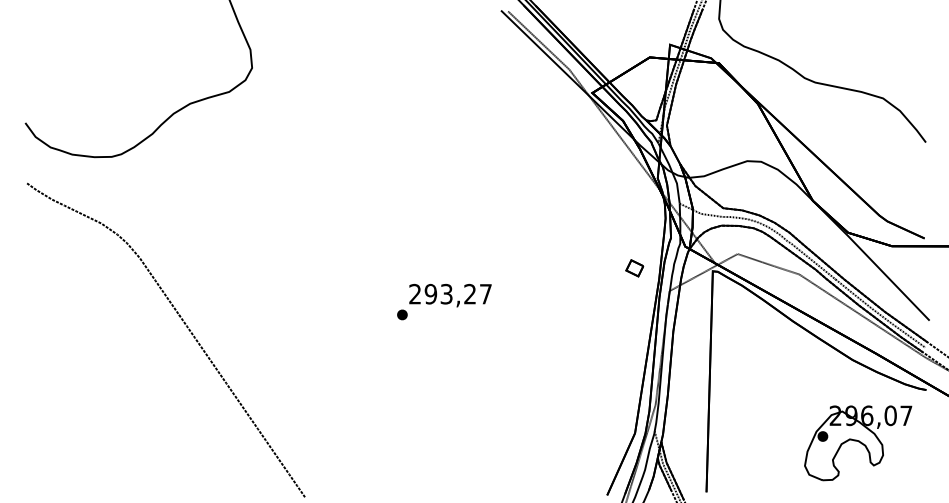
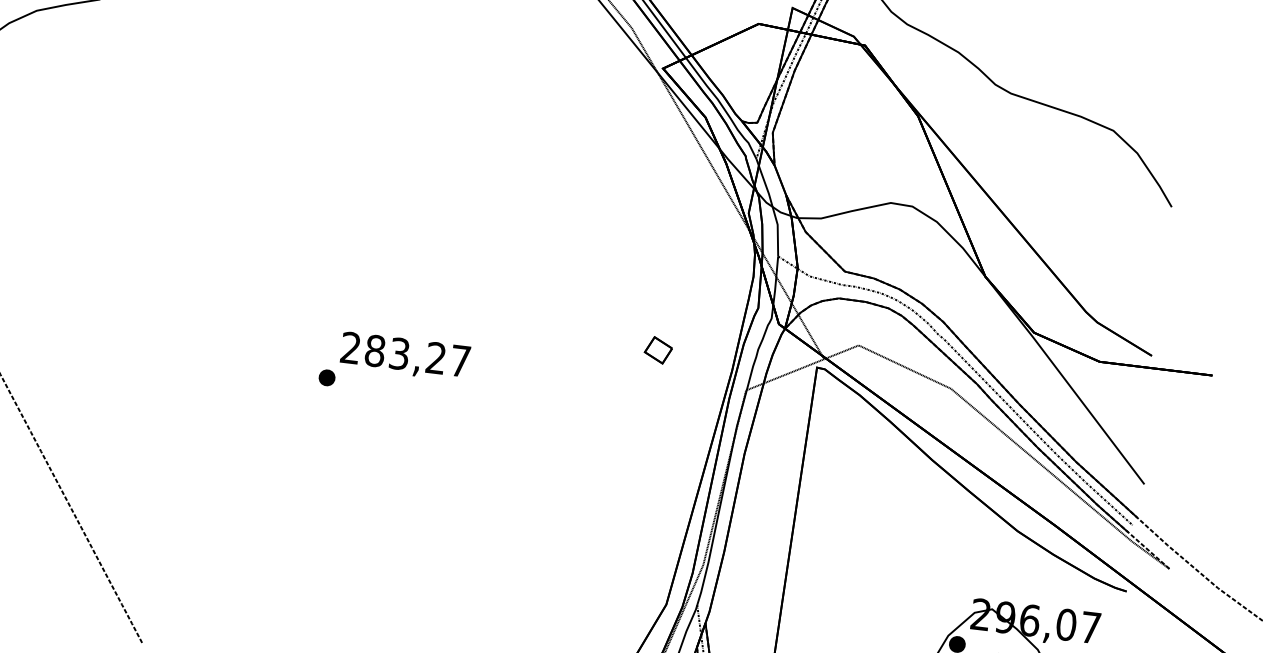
part: (634, 268) -> (657, 350), moved
text: (430, 294) -> (374, 351), 293,27 -> 283,27

